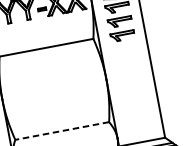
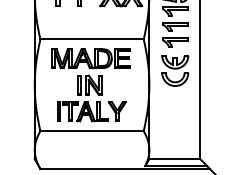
part: (127, 61) -> (175, 70), added
part: (52, 89) -> (90, 85), added
line: (62, 131) -> (92, 131), dashed -> solid

